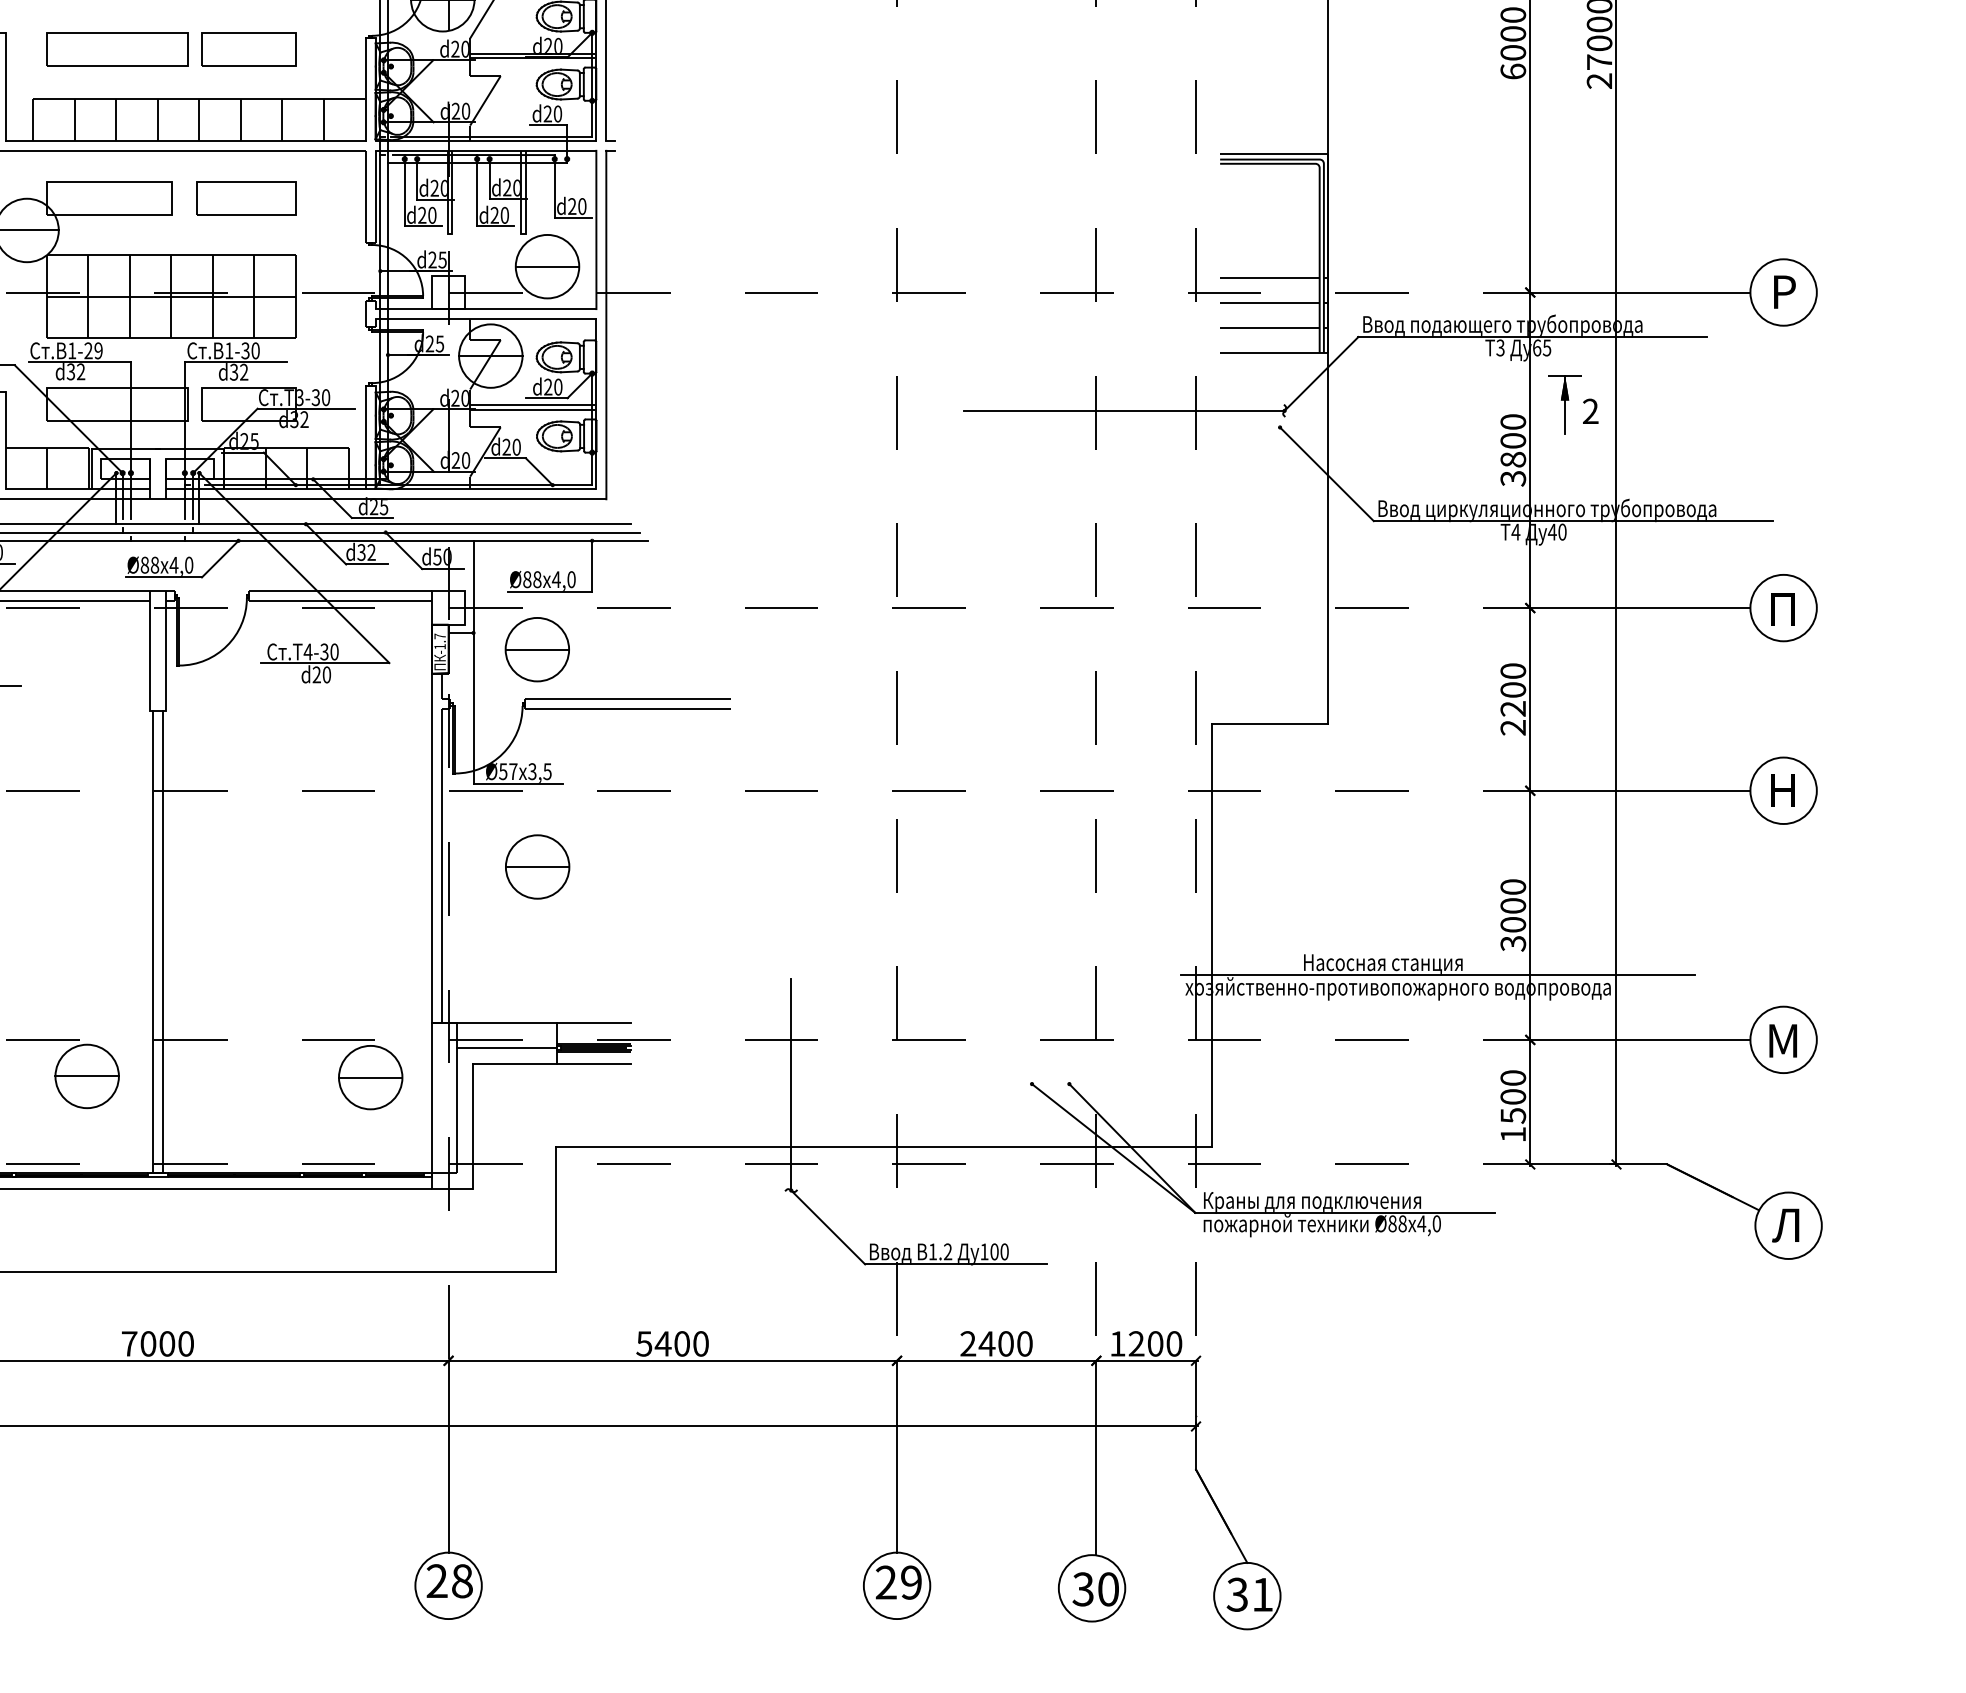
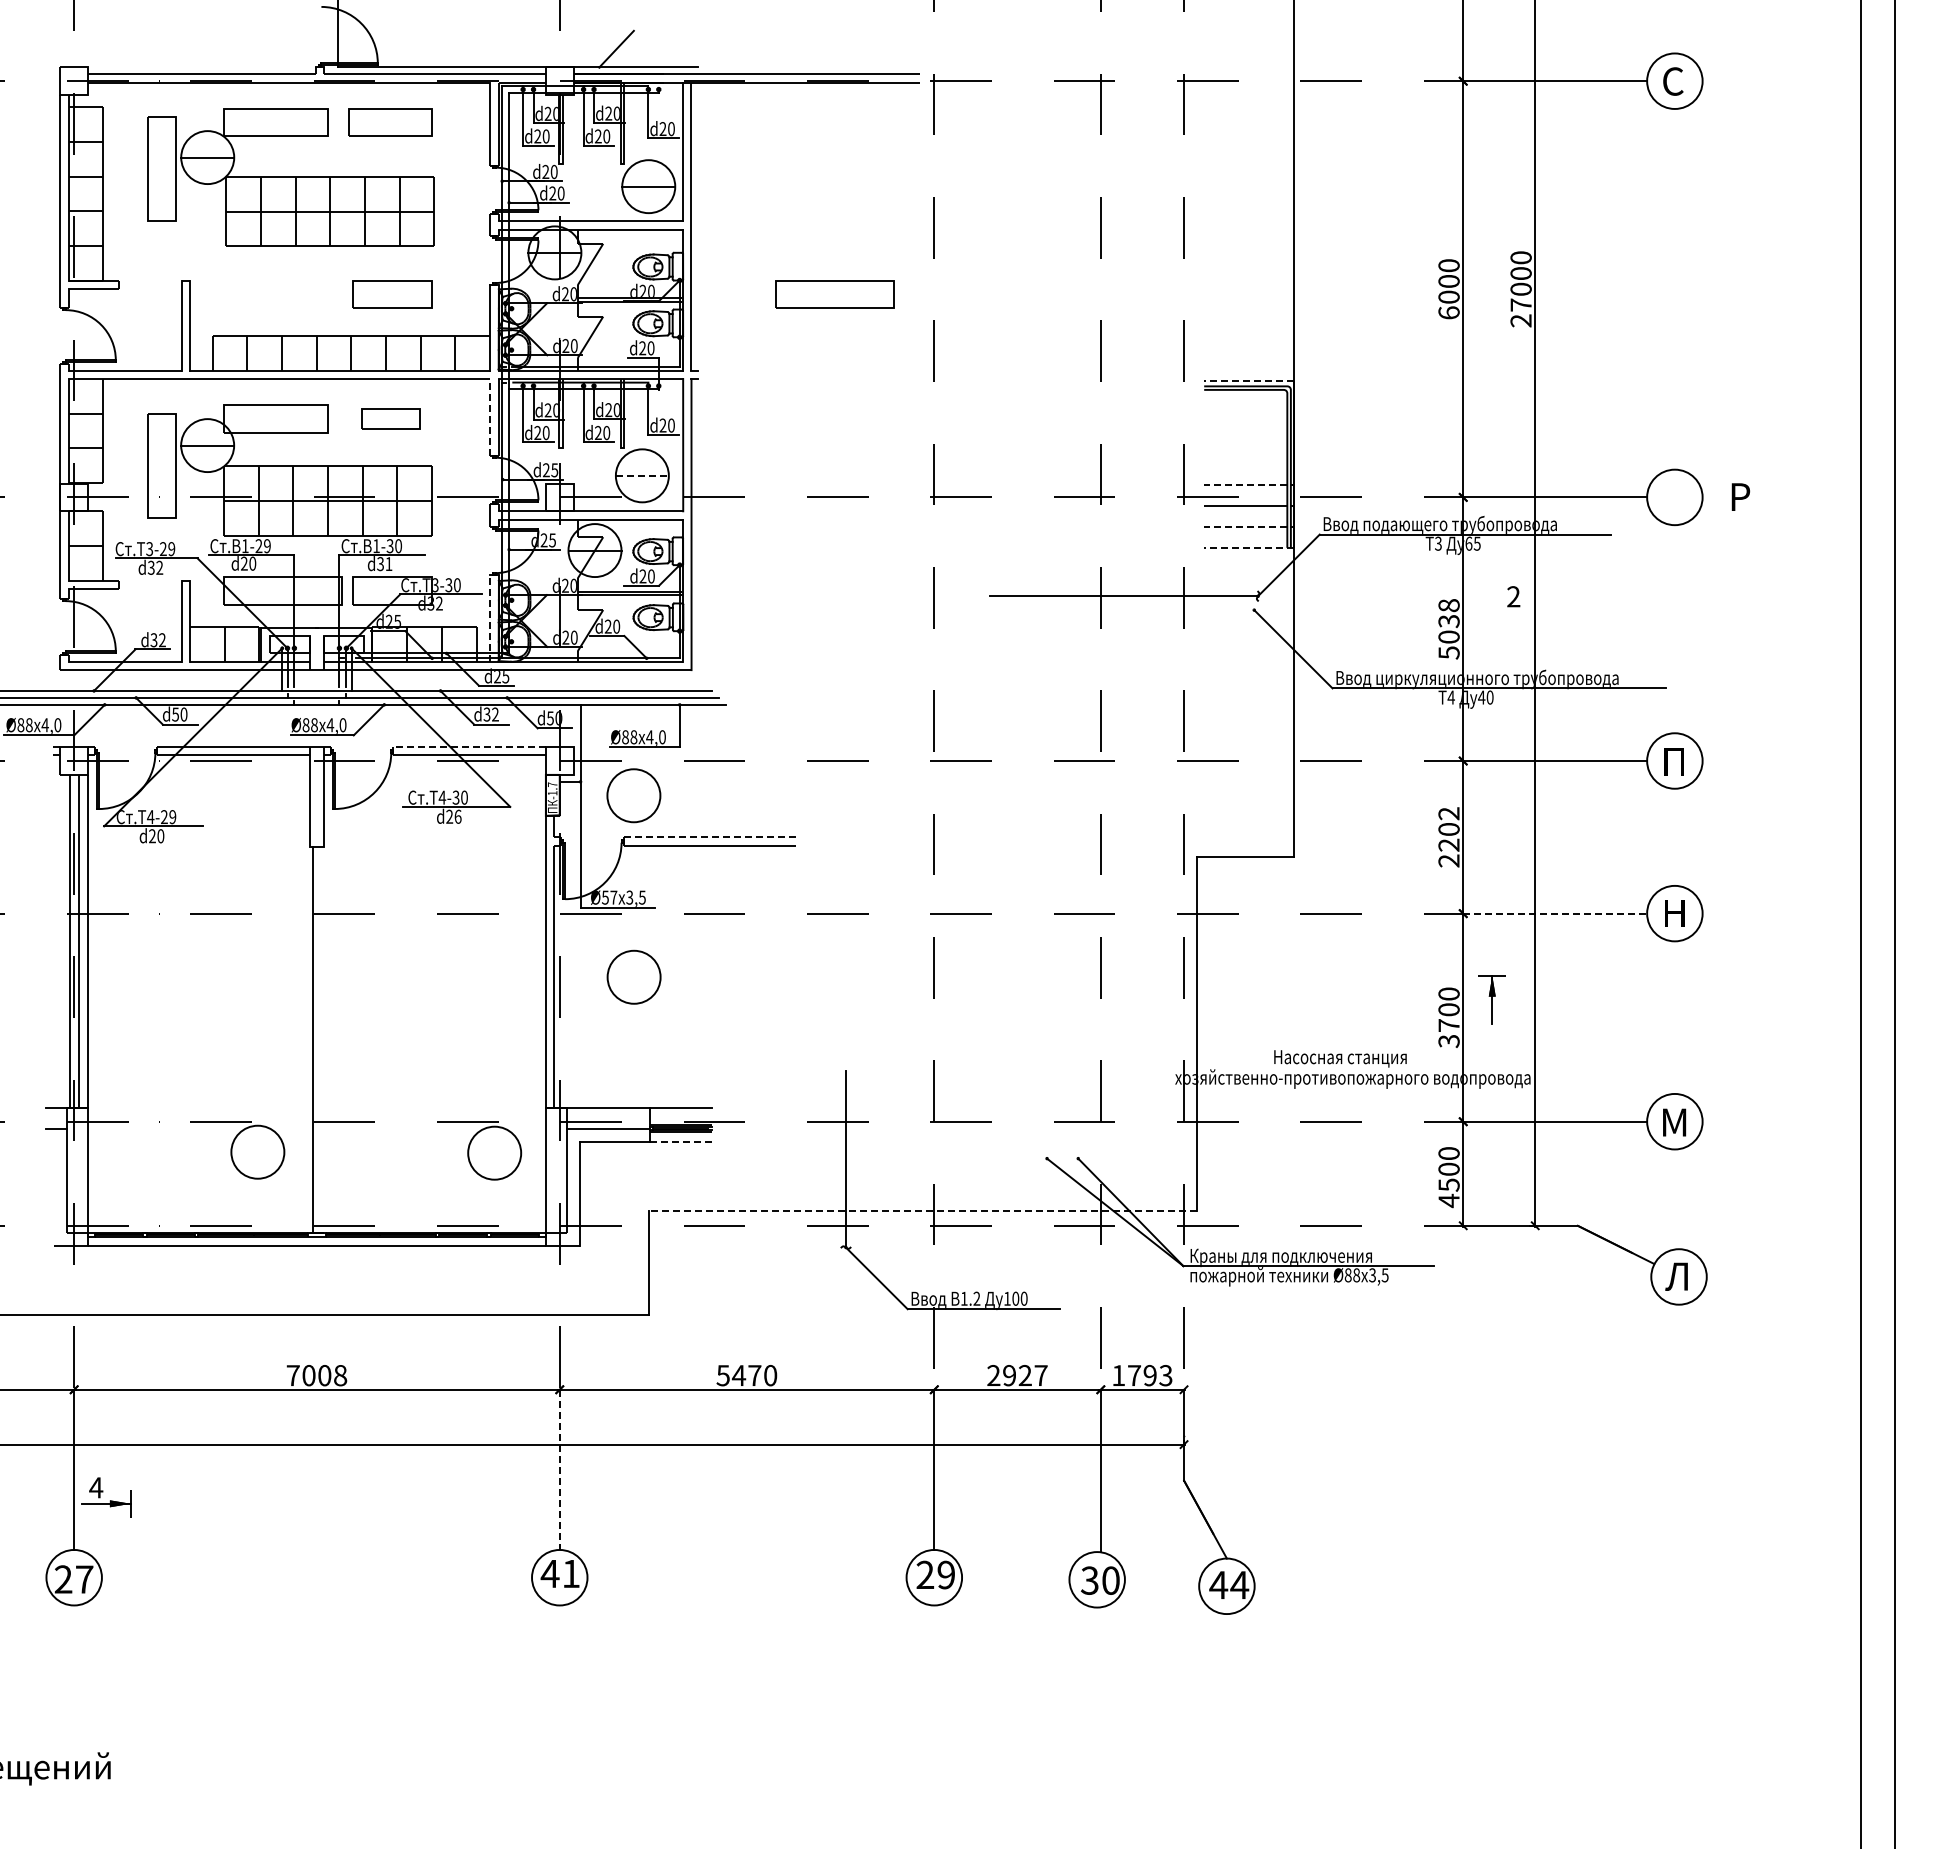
part: (116, 49) -> (834, 294), moved
line: (1273, 153) -> (1248, 381), solid -> dashed
line: (365, 195) -> (490, 416), solid -> dashed
part: (245, 198) -> (390, 418), size x0.7
line: (547, 266) -> (642, 475), solid -> dashed
line: (1269, 278) -> (1245, 485), solid -> dashed
text: (1784, 291) -> (1740, 496), moved
line: (1269, 328) -> (1245, 527), solid -> dashed
line: (1273, 352) -> (1248, 547), solid -> dashed
text: (75, 371) -> (248, 563), d32 -> d20
text: (243, 371) -> (388, 563), d32 -> d31
part: (1564, 403) -> (1491, 999), moved
line: (365, 436) -> (490, 617), solid -> dashed
text: (1512, 450) -> (1448, 629), 3800 -> 5038
line: (340, 591) -> (469, 747), solid -> dashed
line: (536, 649) -> (633, 795), removed
text: (1512, 670) -> (1448, 813), 2200 -> 2202
text: (326, 674) -> (457, 816), d20 -> d26
line: (627, 699) -> (709, 837), solid -> dashed
line: (1640, 790) -> (1555, 913), solid -> dashed
line: (536, 867) -> (633, 977), removed
text: (1512, 924) -> (1448, 1025), 3000 -> 3700
line: (163, 941) -> (321, 1039), removed
line: (1437, 975) -> (1385, 1067), removed
line: (594, 1063) -> (681, 1141), solid -> dashed
line: (86, 1076) -> (257, 1152), removed
line: (370, 1077) -> (494, 1153), removed
text: (1512, 1134) -> (1448, 1200), 1500 -> 4500
line: (884, 1147) -> (923, 1211), solid -> dashed
text: (1428, 1224) -> (1378, 1275), Ø88x4,0 -> Ø88x3,5
text: (186, 1343) -> (340, 1375), 7000 -> 7008
text: (681, 1343) -> (754, 1375), 5400 -> 5470
text: (1005, 1343) -> (1024, 1375), 2400 -> 2927
text: (1155, 1343) -> (1150, 1375), 1200 -> 1793
line: (448, 1457) -> (559, 1470), solid -> dashed
text: (449, 1580) -> (560, 1573), 28 -> 41
text: (1250, 1593) -> (1229, 1584), 31 -> 44

